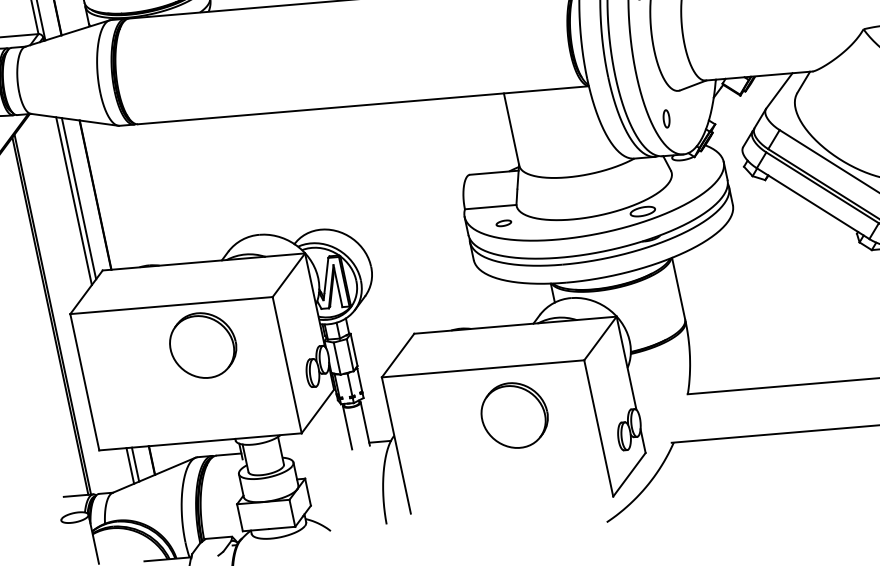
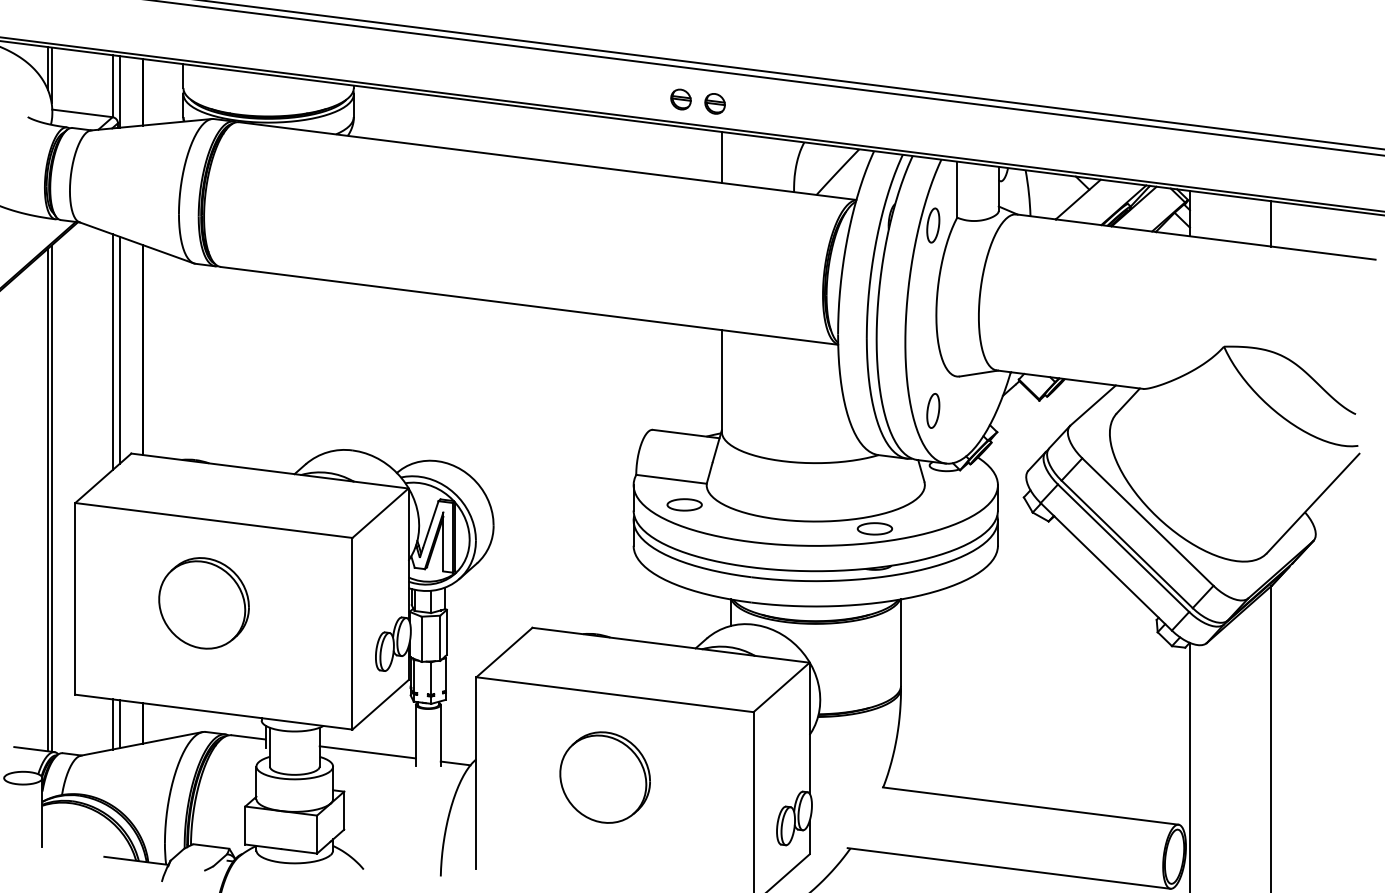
part: (666, 118) -> (933, 410), size x1.43
part: (503, 223) -> (684, 504), size x1.67
part: (202, 345) -> (203, 603), moved
part: (514, 415) -> (604, 777), moved
line: (315, 447) -> (367, 752), added

